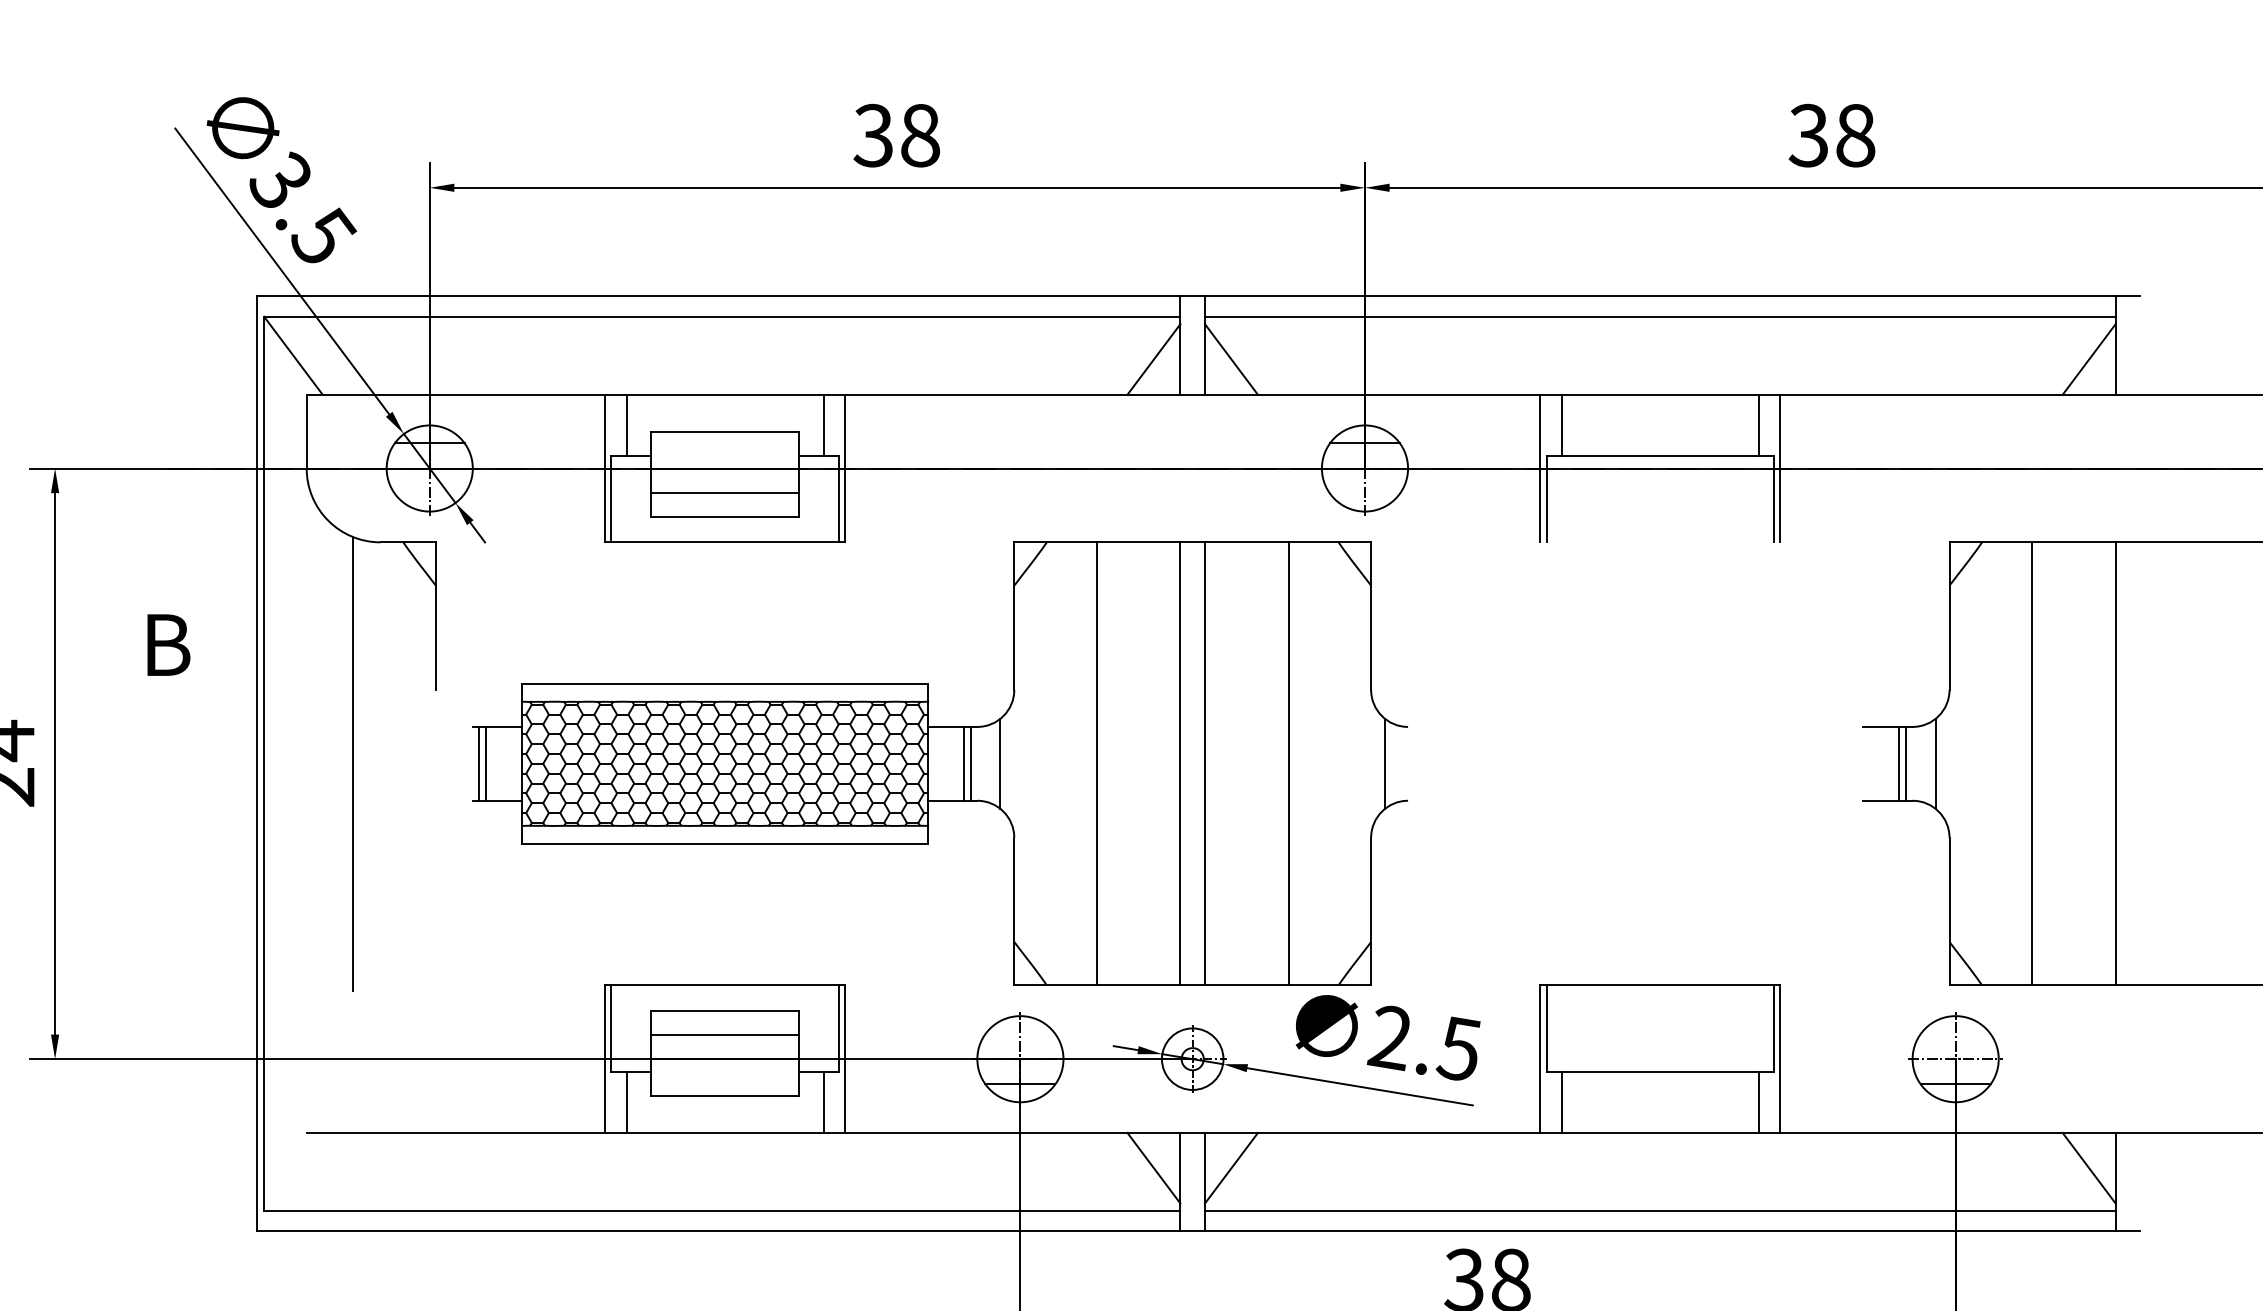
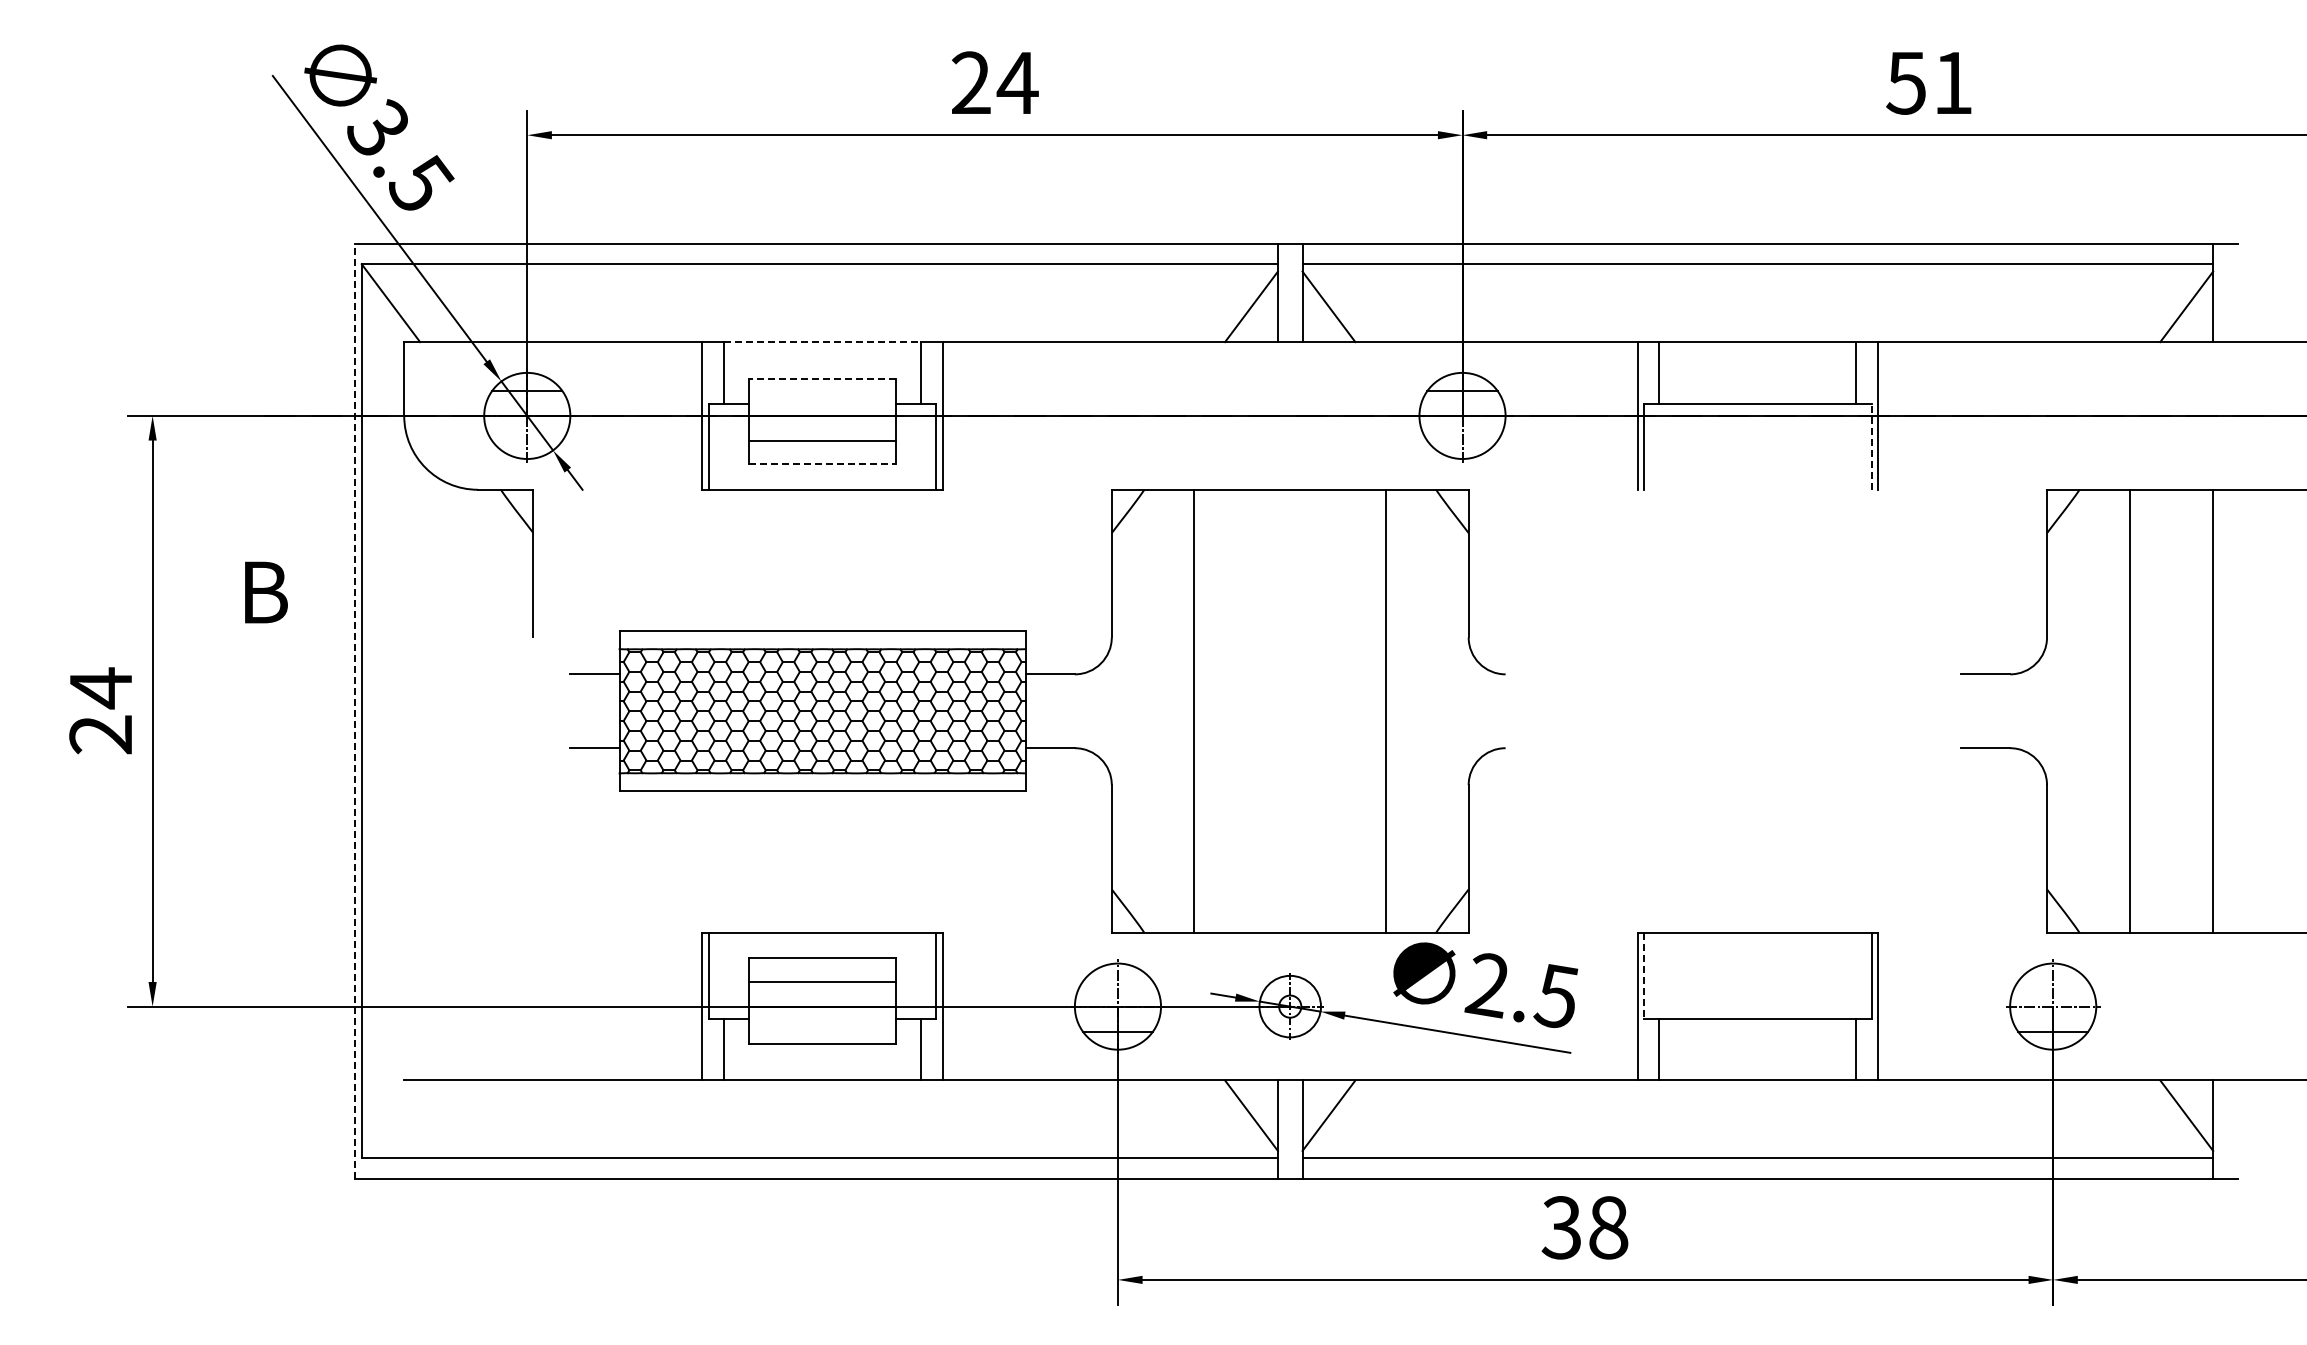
text: (896, 135) -> (994, 82), 38 -> 24
text: (1831, 135) -> (1929, 82), 38 -> 51
line: (725, 395) -> (823, 342), solid -> dashed
line: (724, 432) -> (822, 379), solid -> dashed
line: (1773, 499) -> (1871, 446), solid -> dashed
line: (724, 517) -> (822, 464), solid -> dashed
line: (352, 763) -> (450, 710), removed
line: (1179, 763) -> (1277, 710), removed
line: (1204, 763) -> (1302, 710), removed
line: (257, 764) -> (355, 711), solid -> dashed
line: (478, 764) -> (576, 711), removed
line: (485, 764) -> (583, 711), removed
line: (963, 764) -> (1061, 711), removed
line: (970, 764) -> (1068, 711), removed
line: (999, 764) -> (1097, 711), removed
line: (1384, 764) -> (1482, 711), removed
line: (1898, 764) -> (1996, 711), removed
line: (1905, 764) -> (2003, 711), removed
line: (1935, 764) -> (2033, 711), removed
line: (1546, 1029) -> (1644, 976), solid -> dashed

